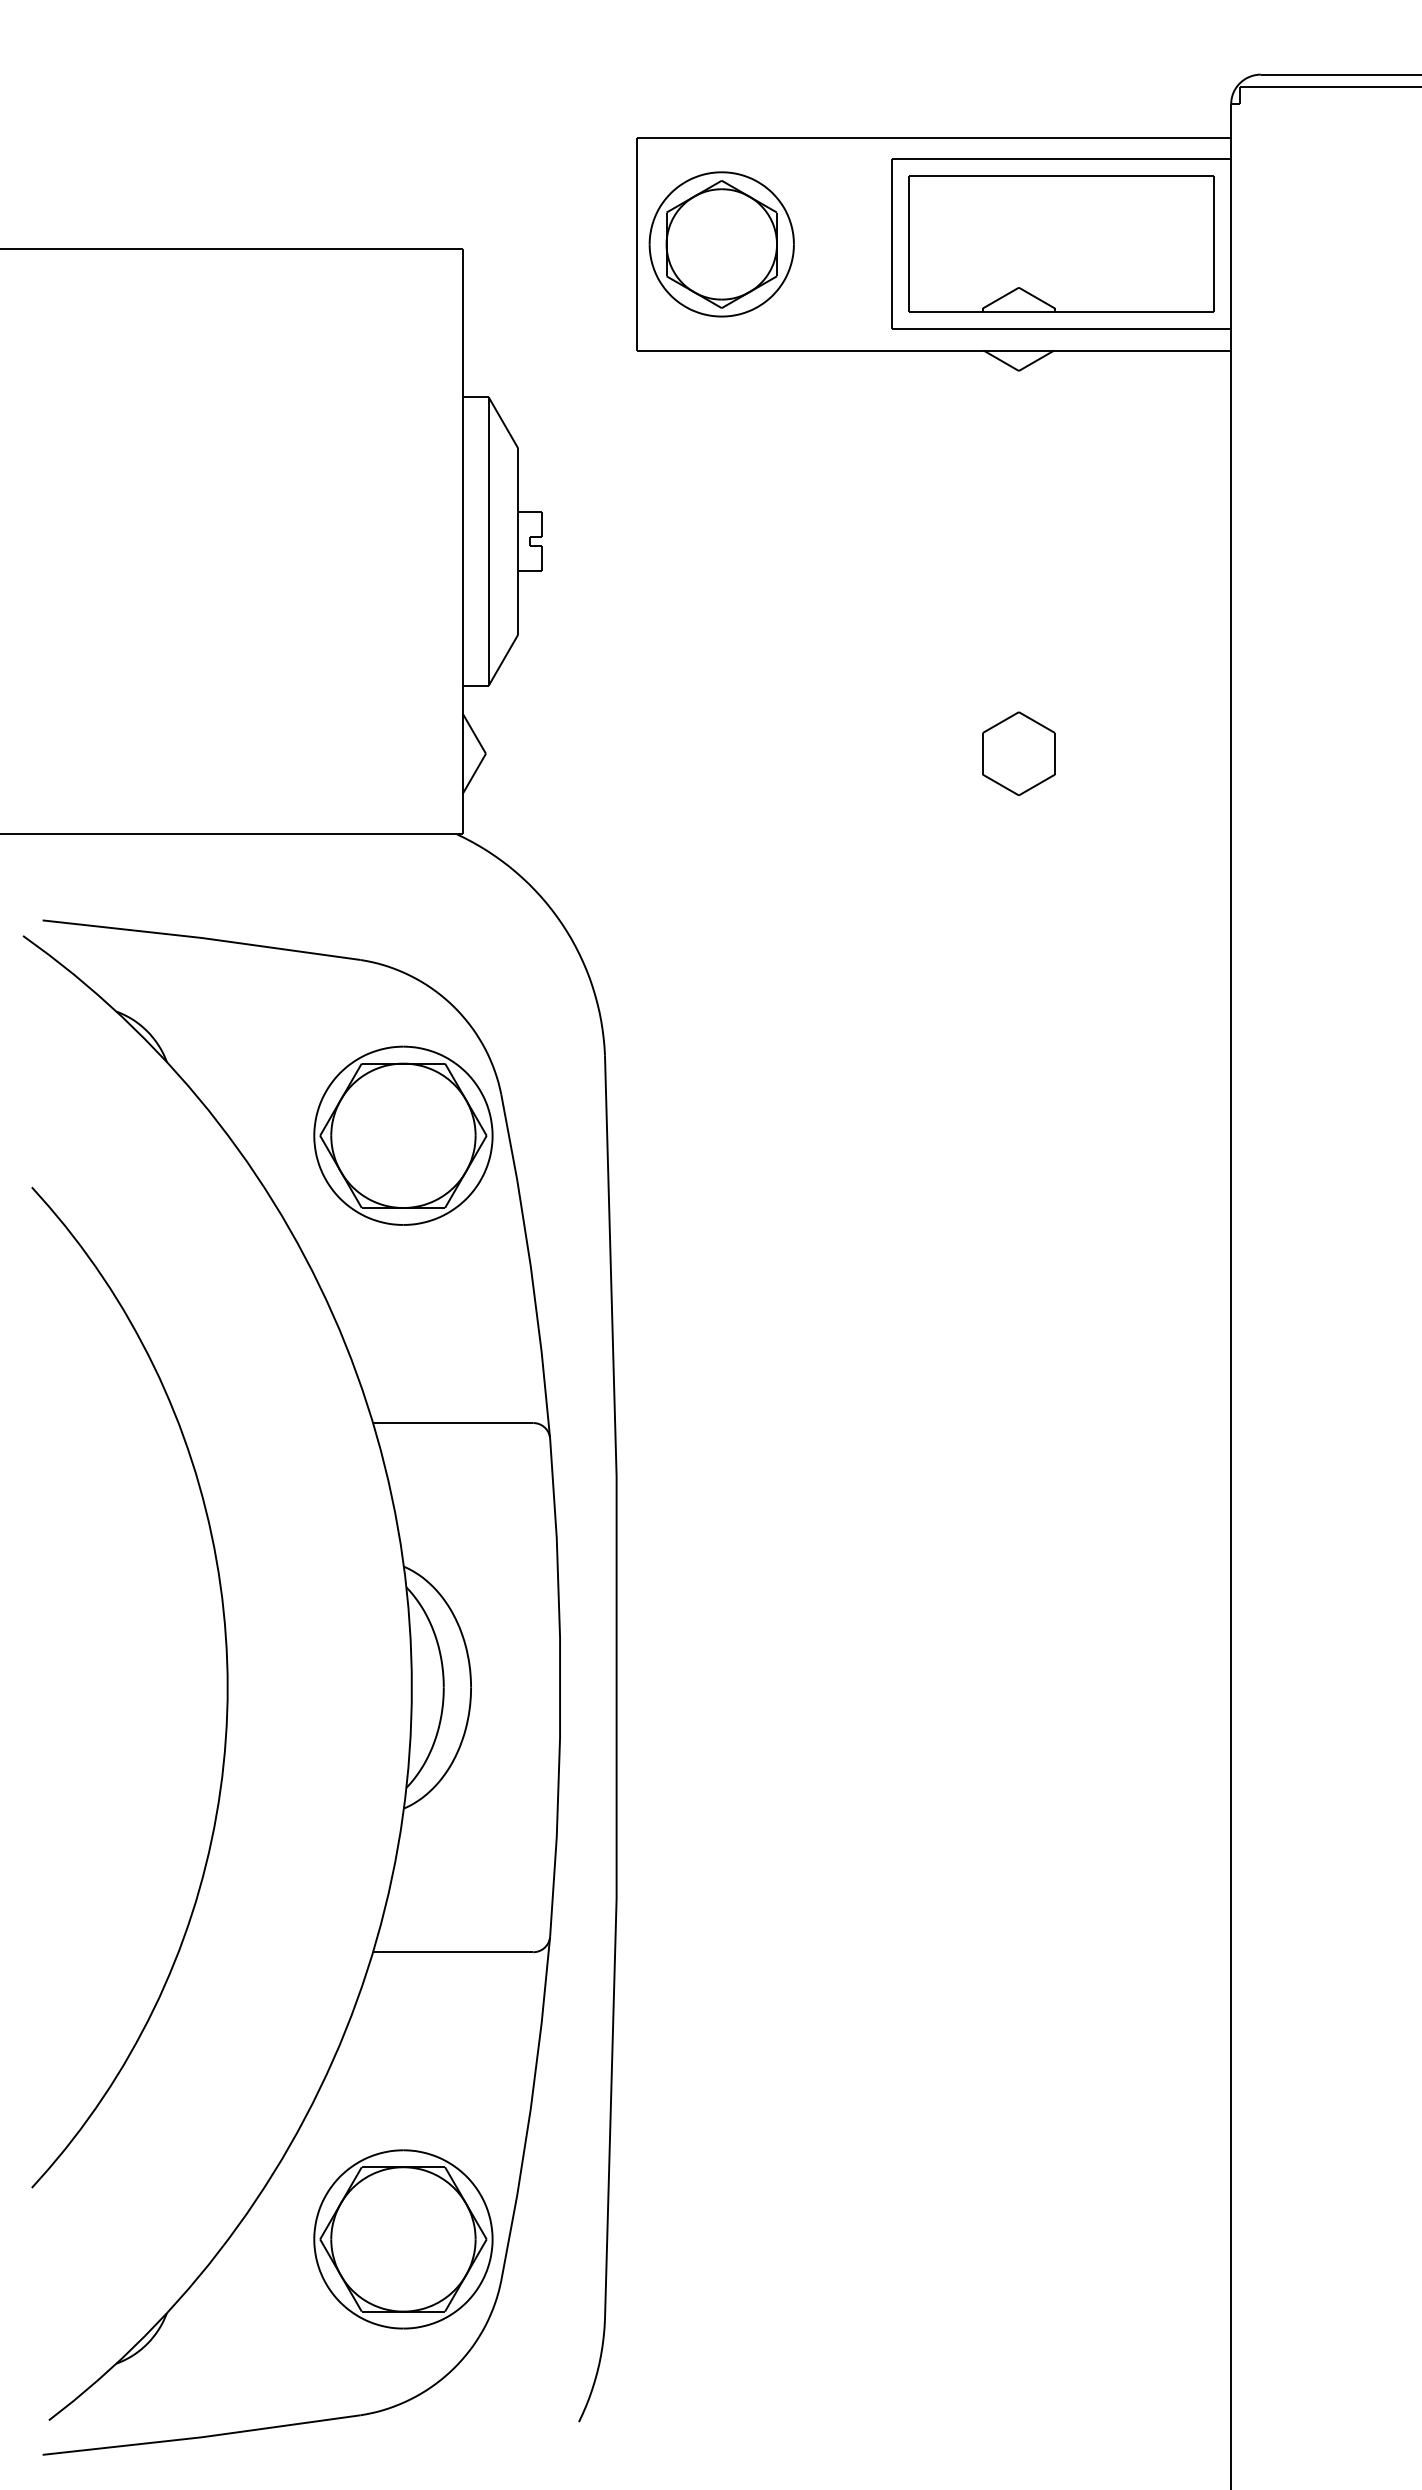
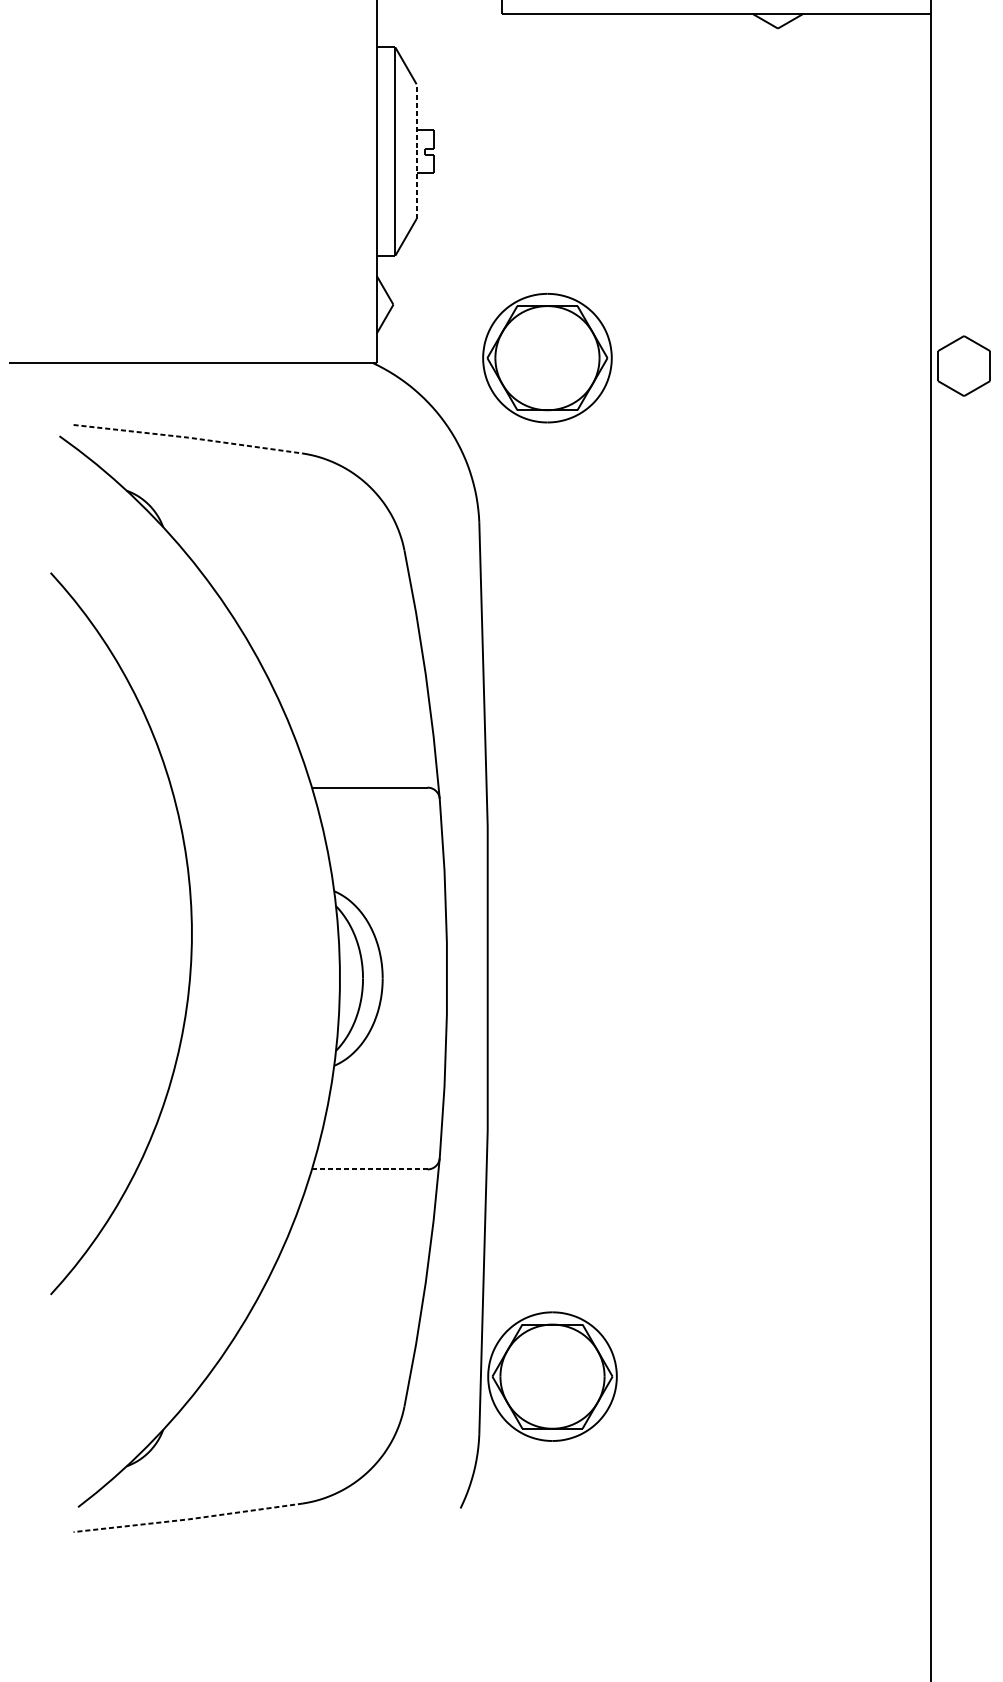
line: (518, 541) -> (416, 151), solid -> dashed
part: (1018, 753) -> (963, 365), moved
line: (201, 937) -> (188, 437), solid -> dashed
part: (403, 1135) -> (547, 357), moved
curve: (226, 1687) -> (191, 933), moved
line: (453, 1952) -> (370, 1169), solid -> dashed
part: (403, 2239) -> (552, 1376), moved
line: (201, 2437) -> (188, 1519), solid -> dashed

